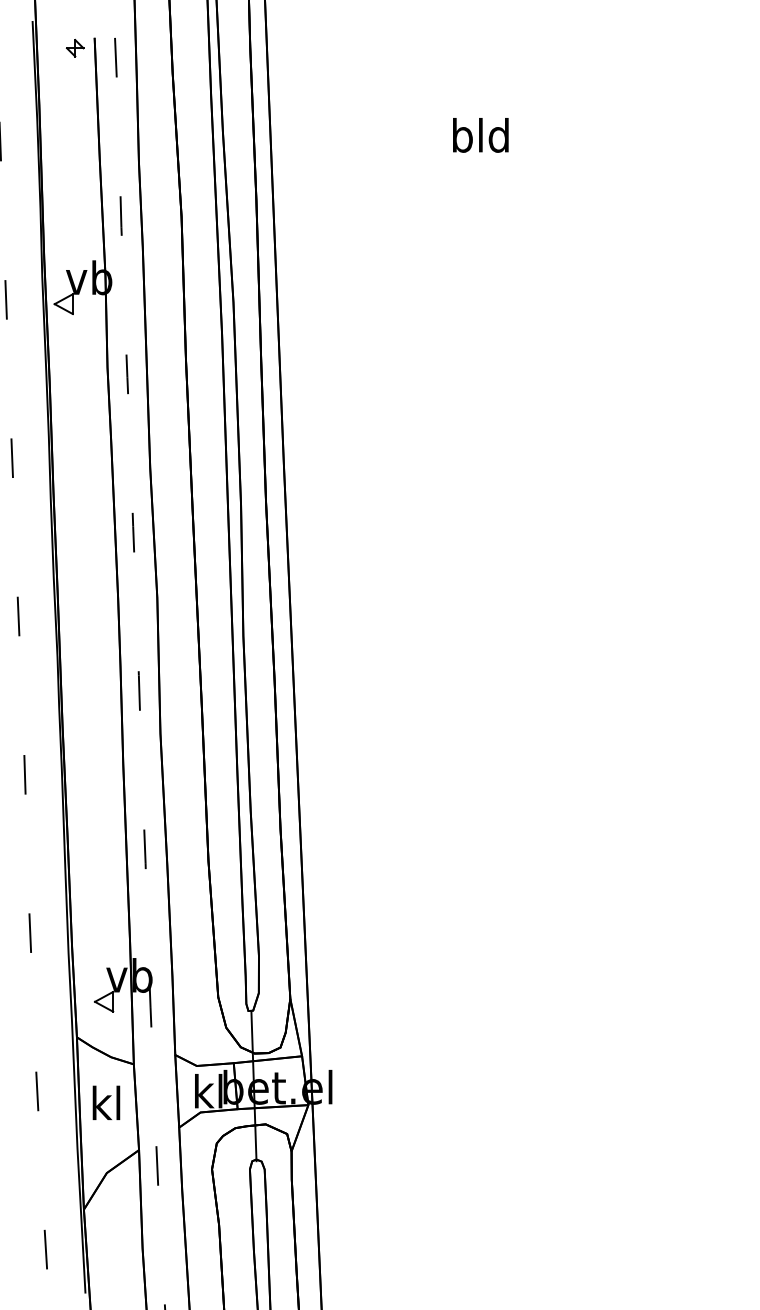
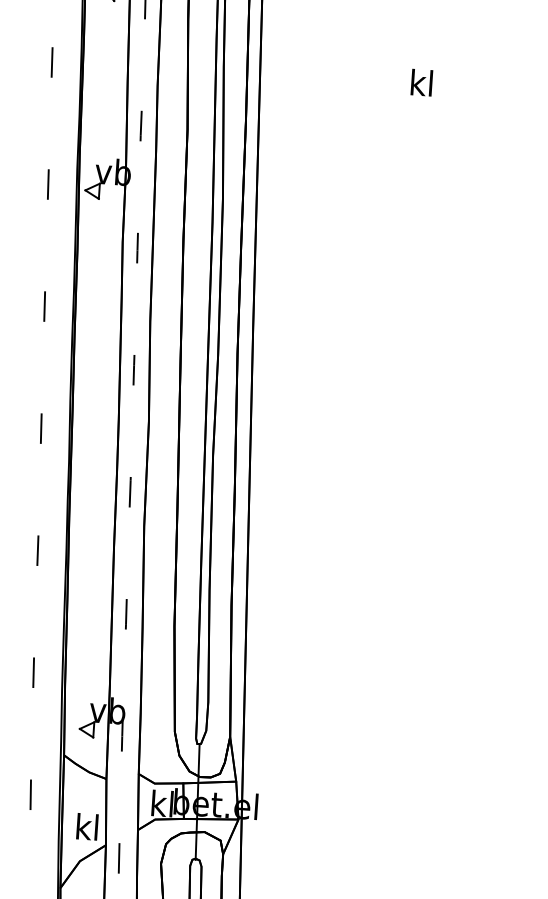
text: (480, 135) -> (421, 82), bld -> kl
text: (106, 1102) -> (87, 826), moved

